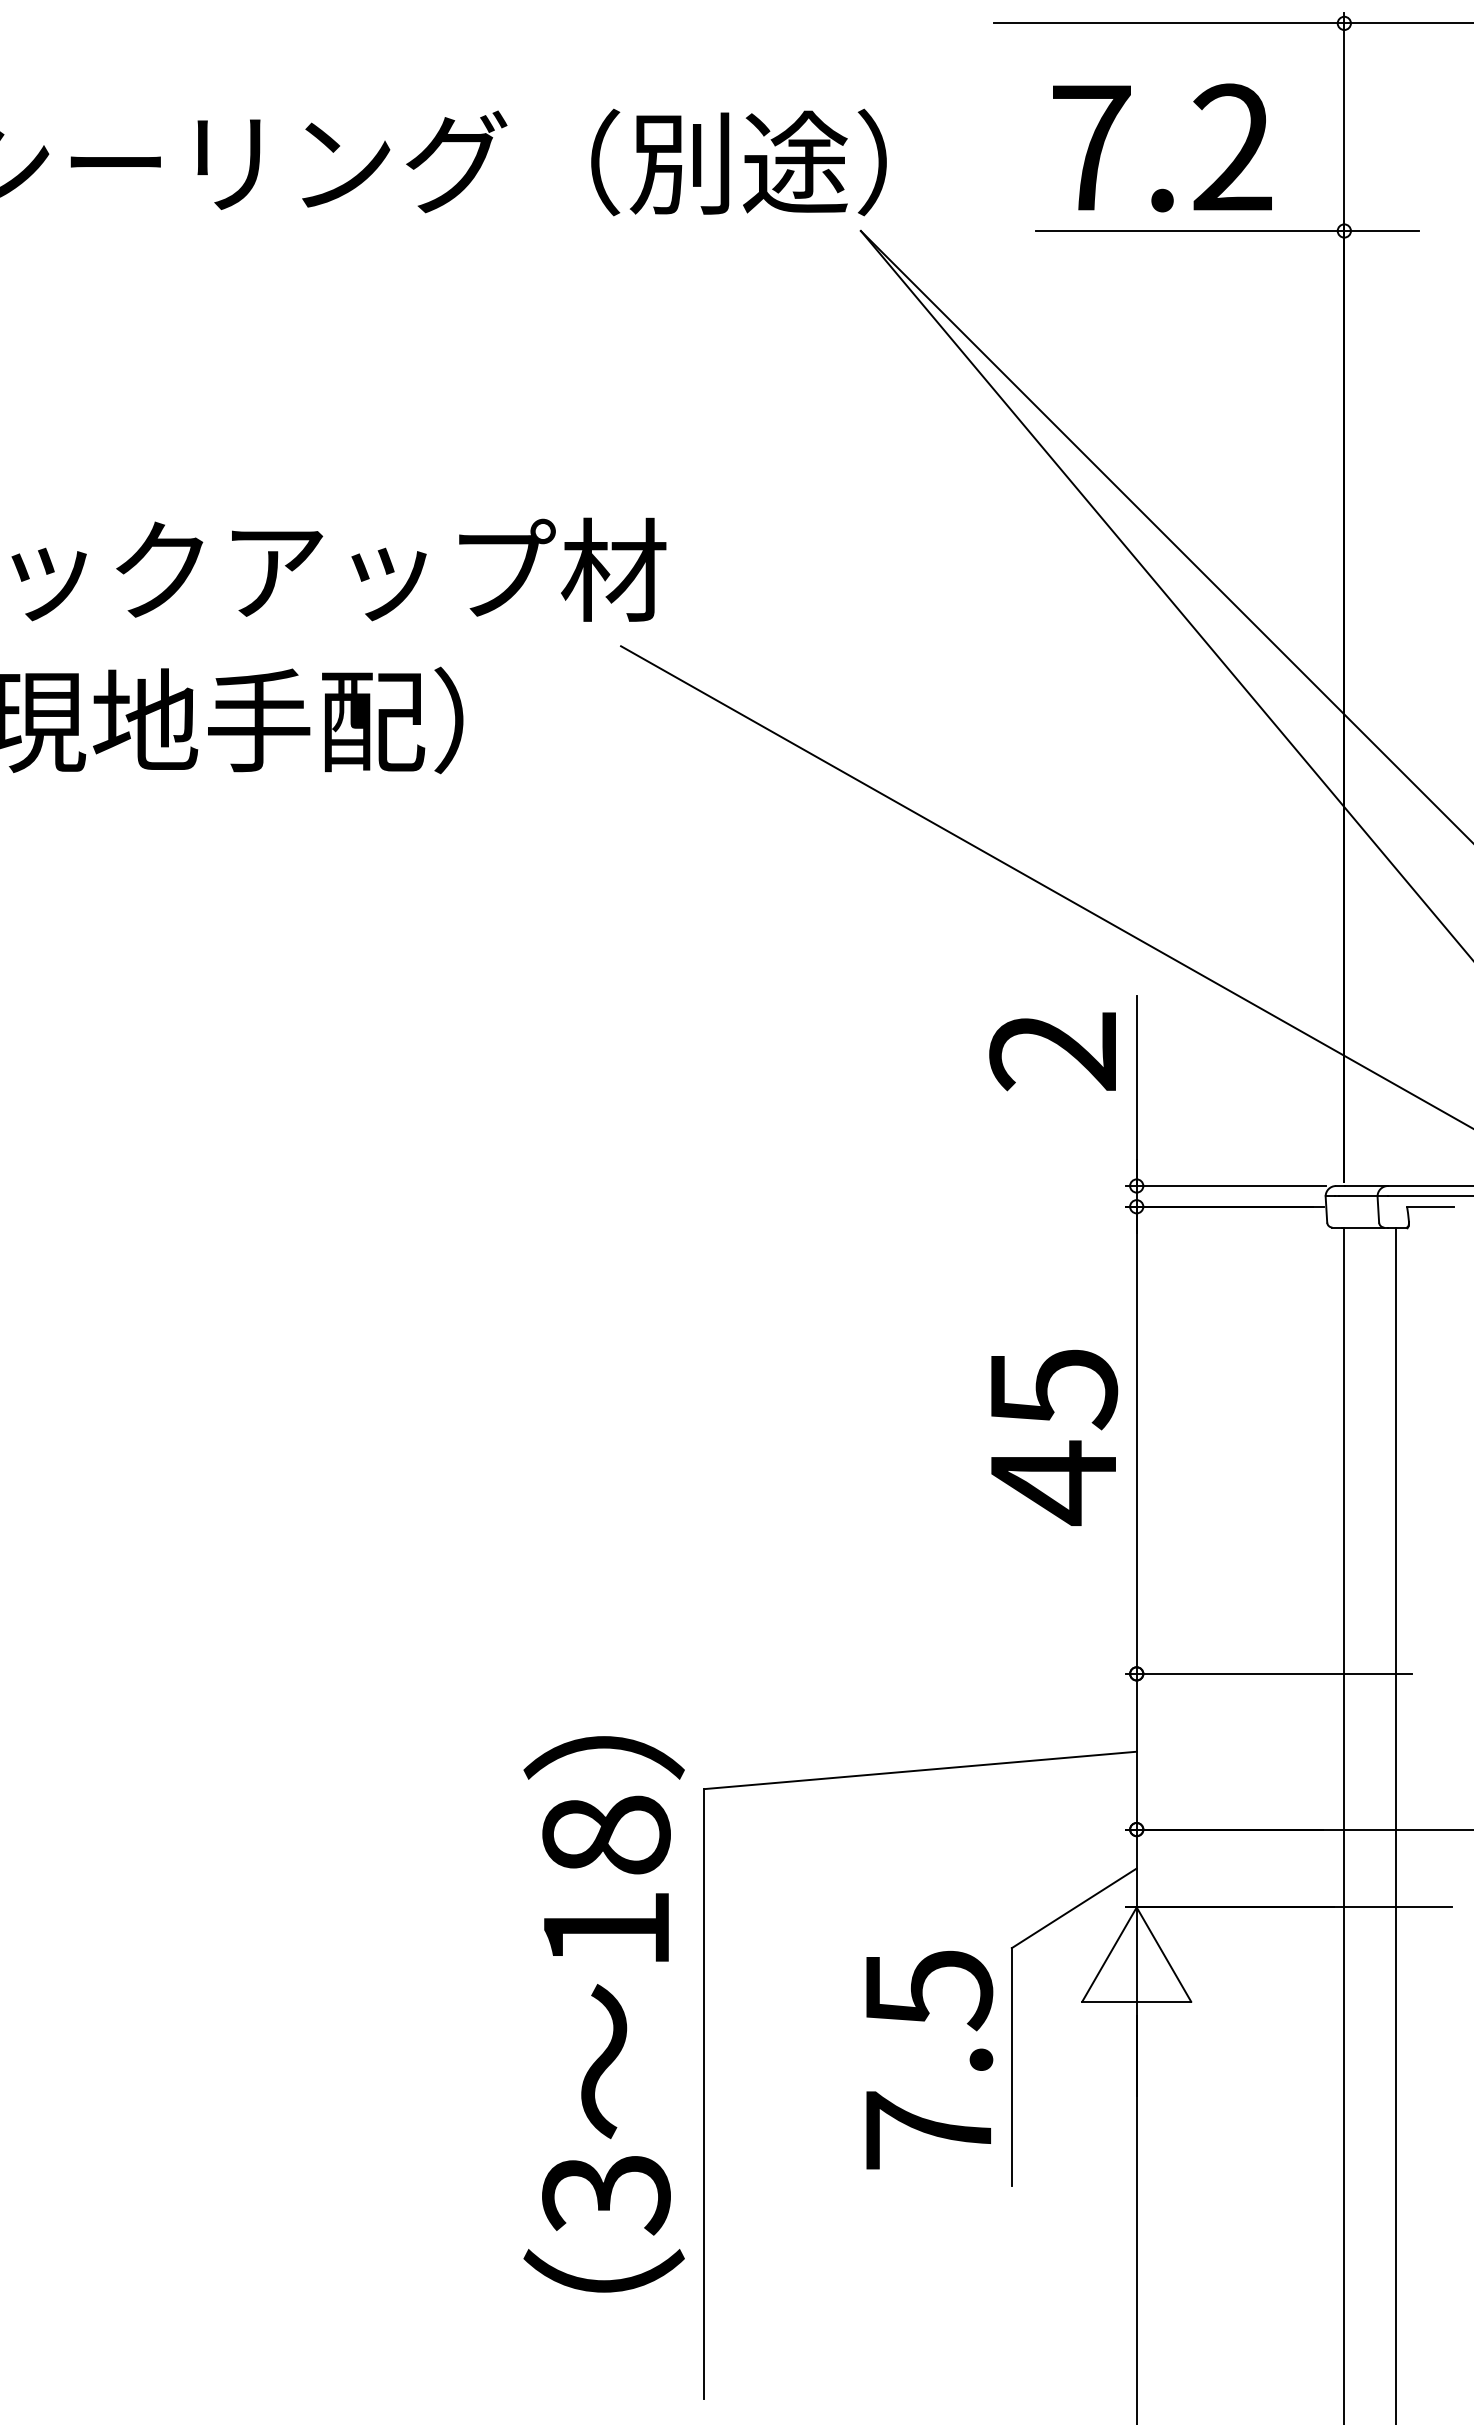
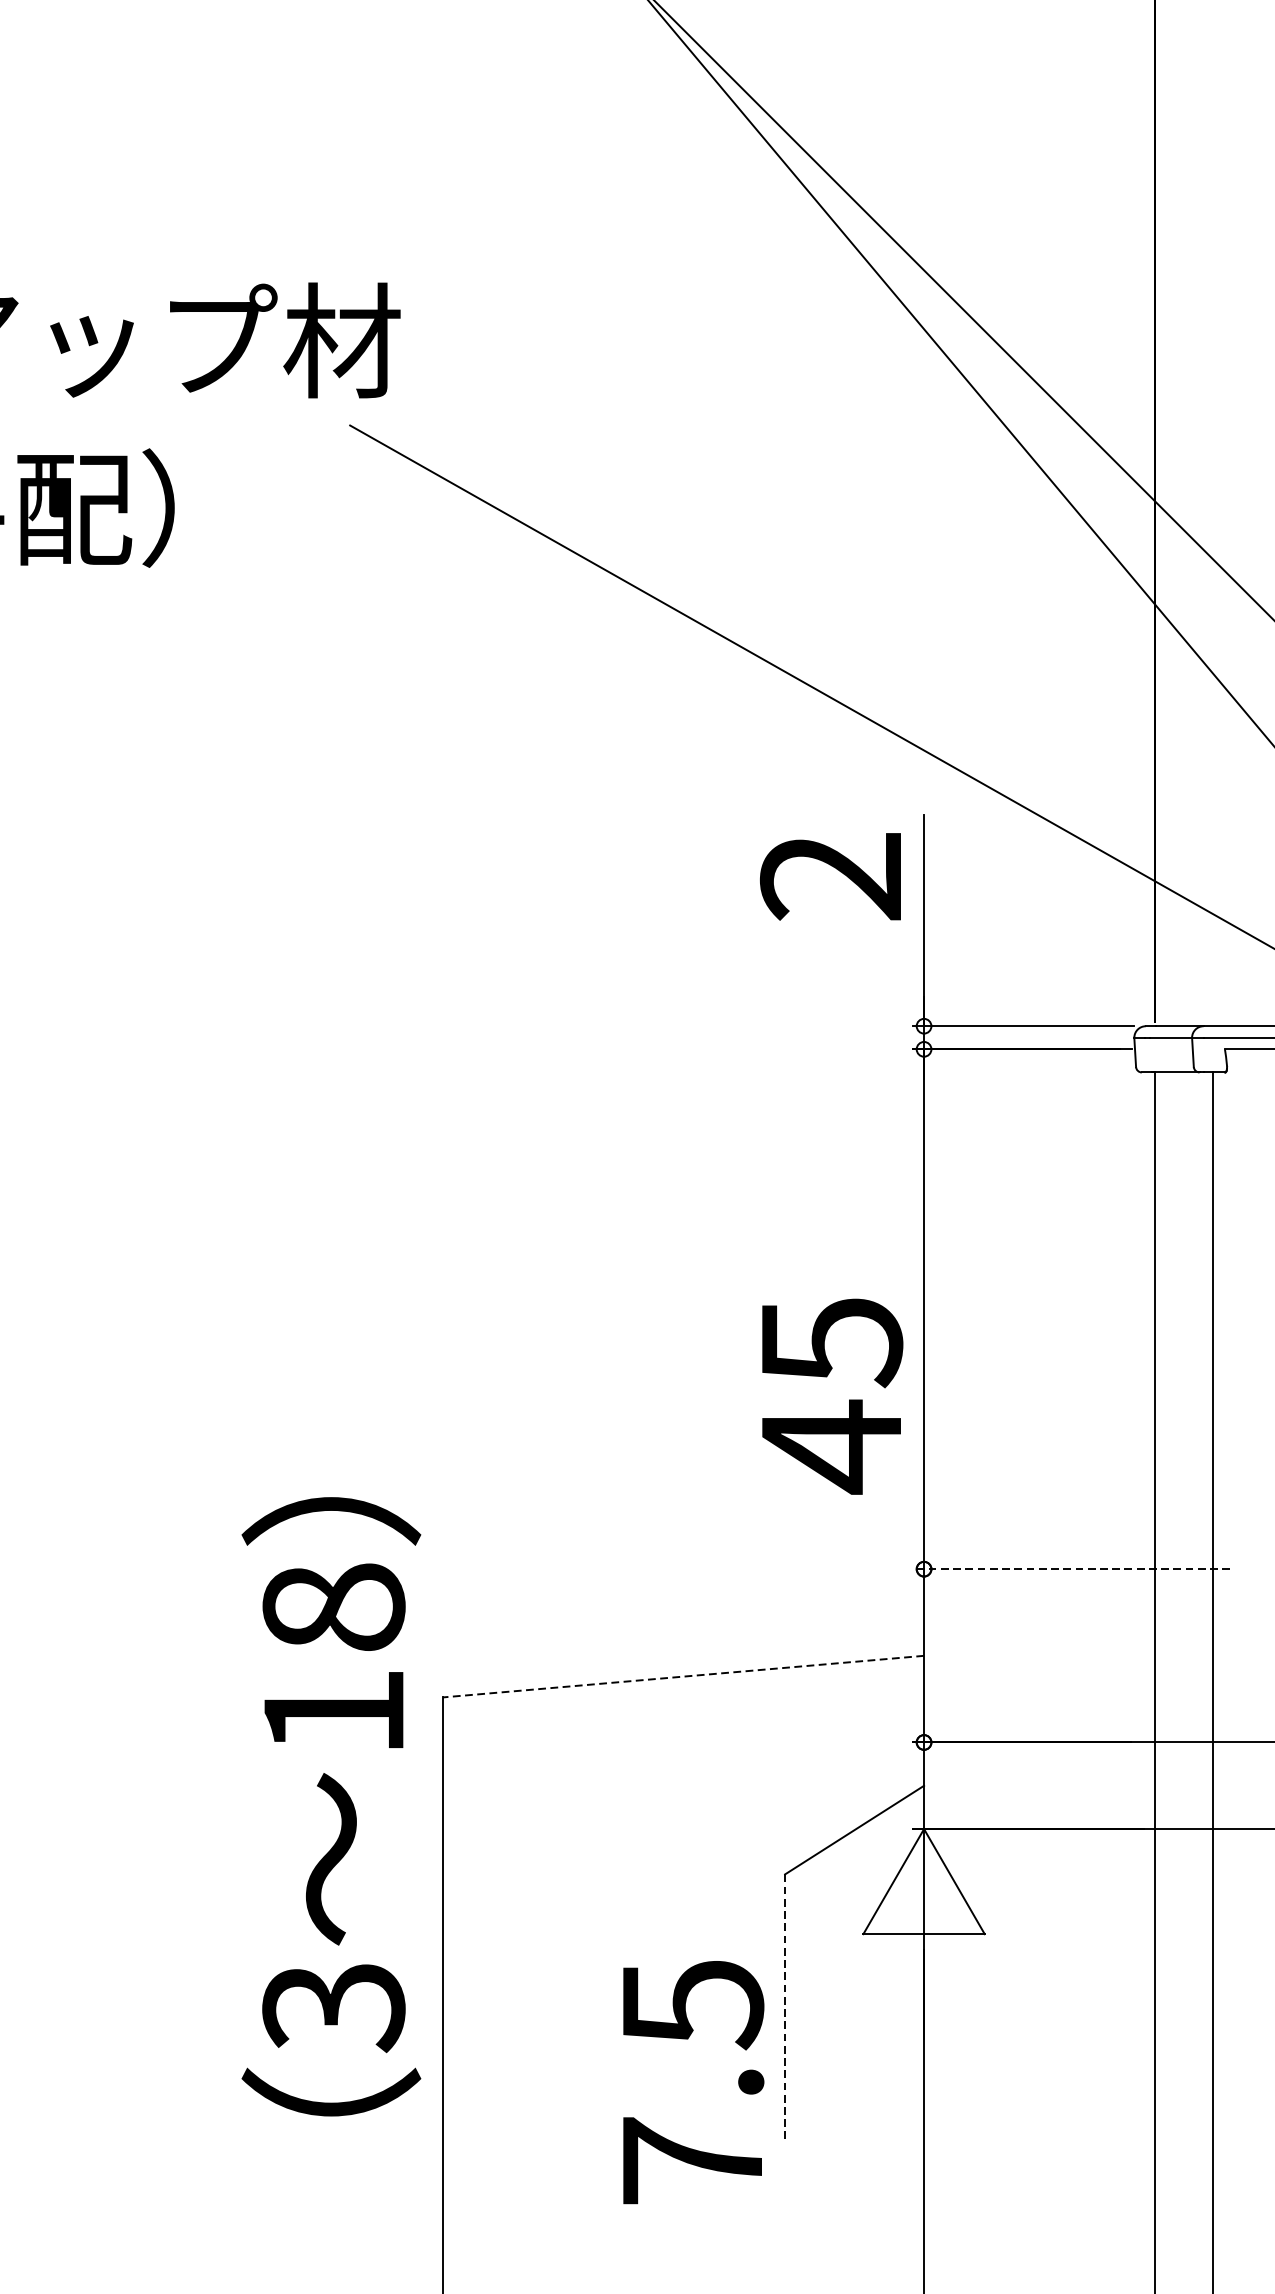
text: (1054, 1437) -> (832, 1396), moved
line: (1269, 1673) -> (1071, 1568), solid -> dashed
line: (920, 1770) -> (683, 1676), solid -> dashed
text: (603, 2014) -> (330, 1806), moved
text: (929, 2060) -> (693, 2082), moved
line: (1011, 2067) -> (784, 2007), solid -> dashed

